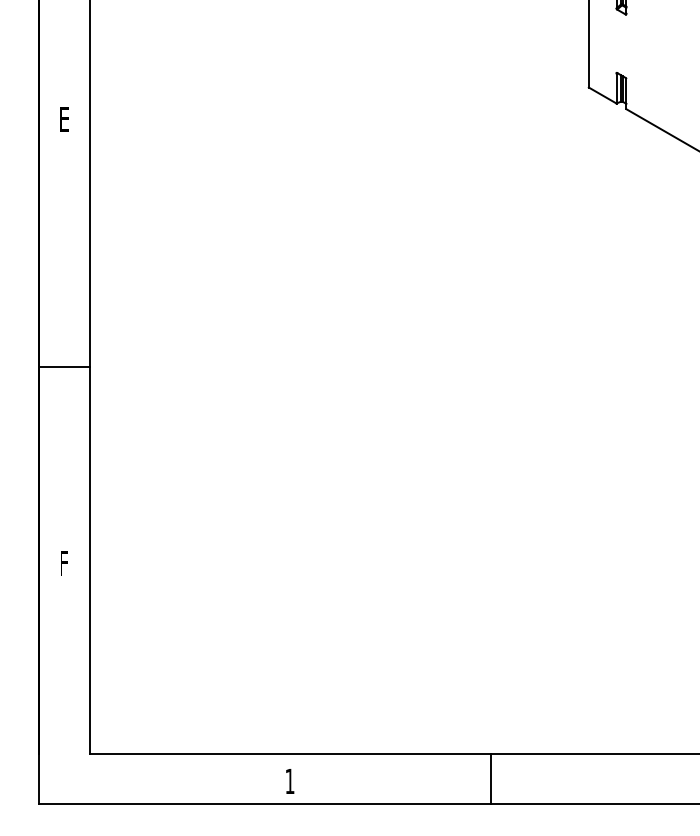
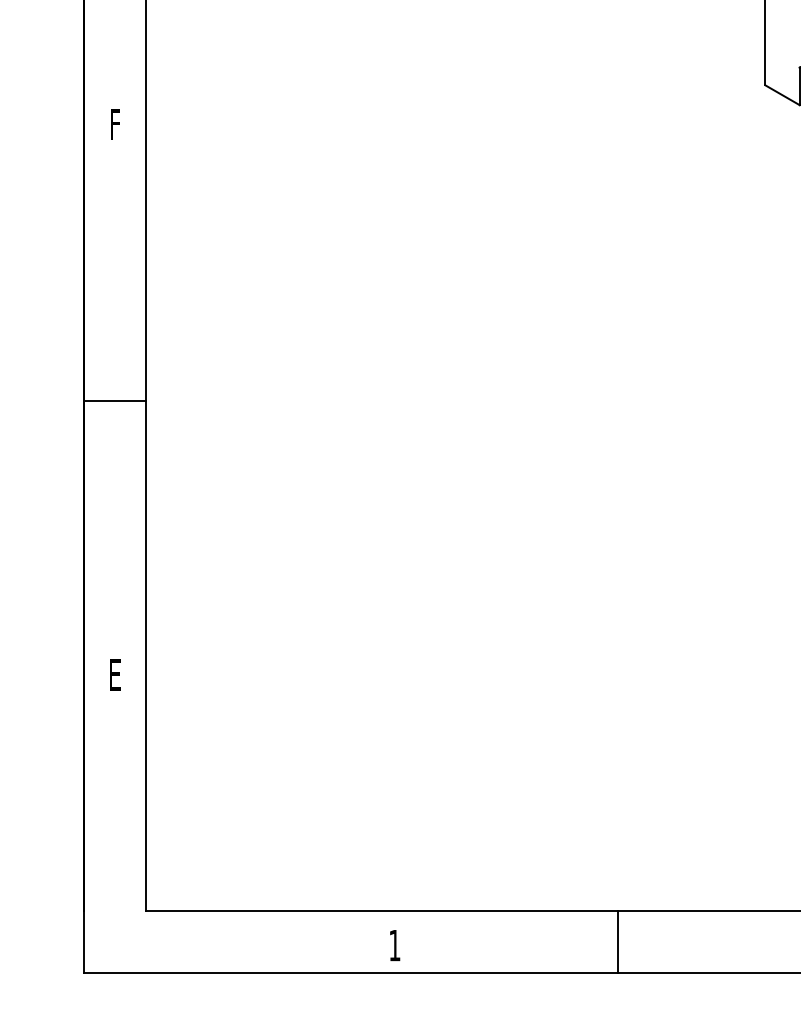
text: (64, 119) -> (115, 124), E -> F
line: (64, 367) -> (115, 401), moved
text: (64, 563) -> (115, 675), F -> E
line: (490, 778) -> (617, 941), moved

